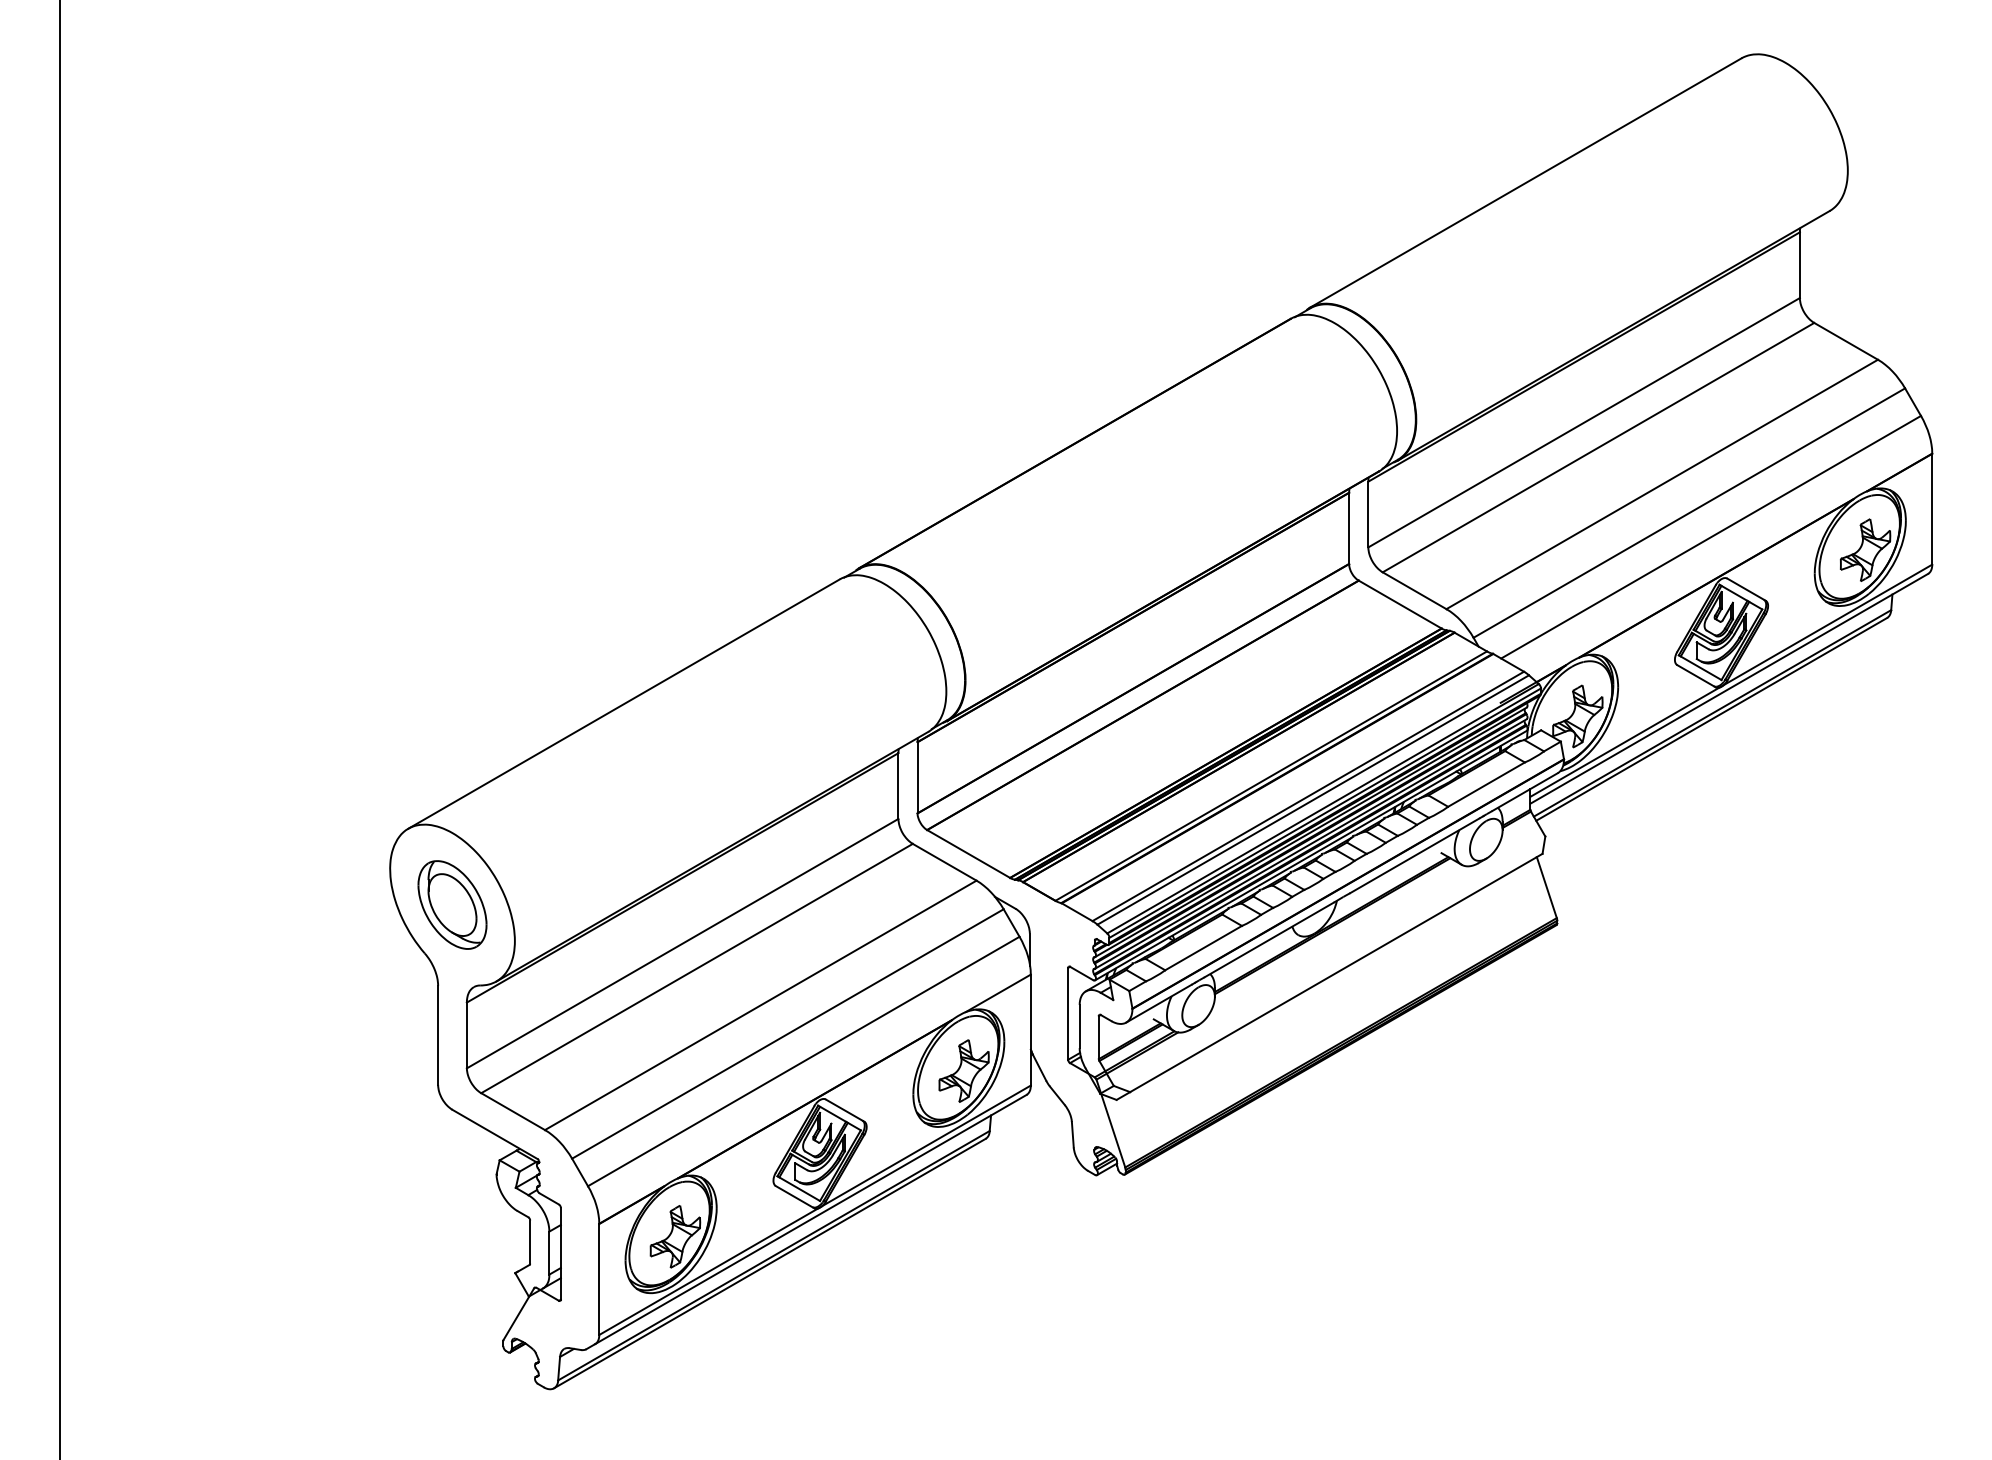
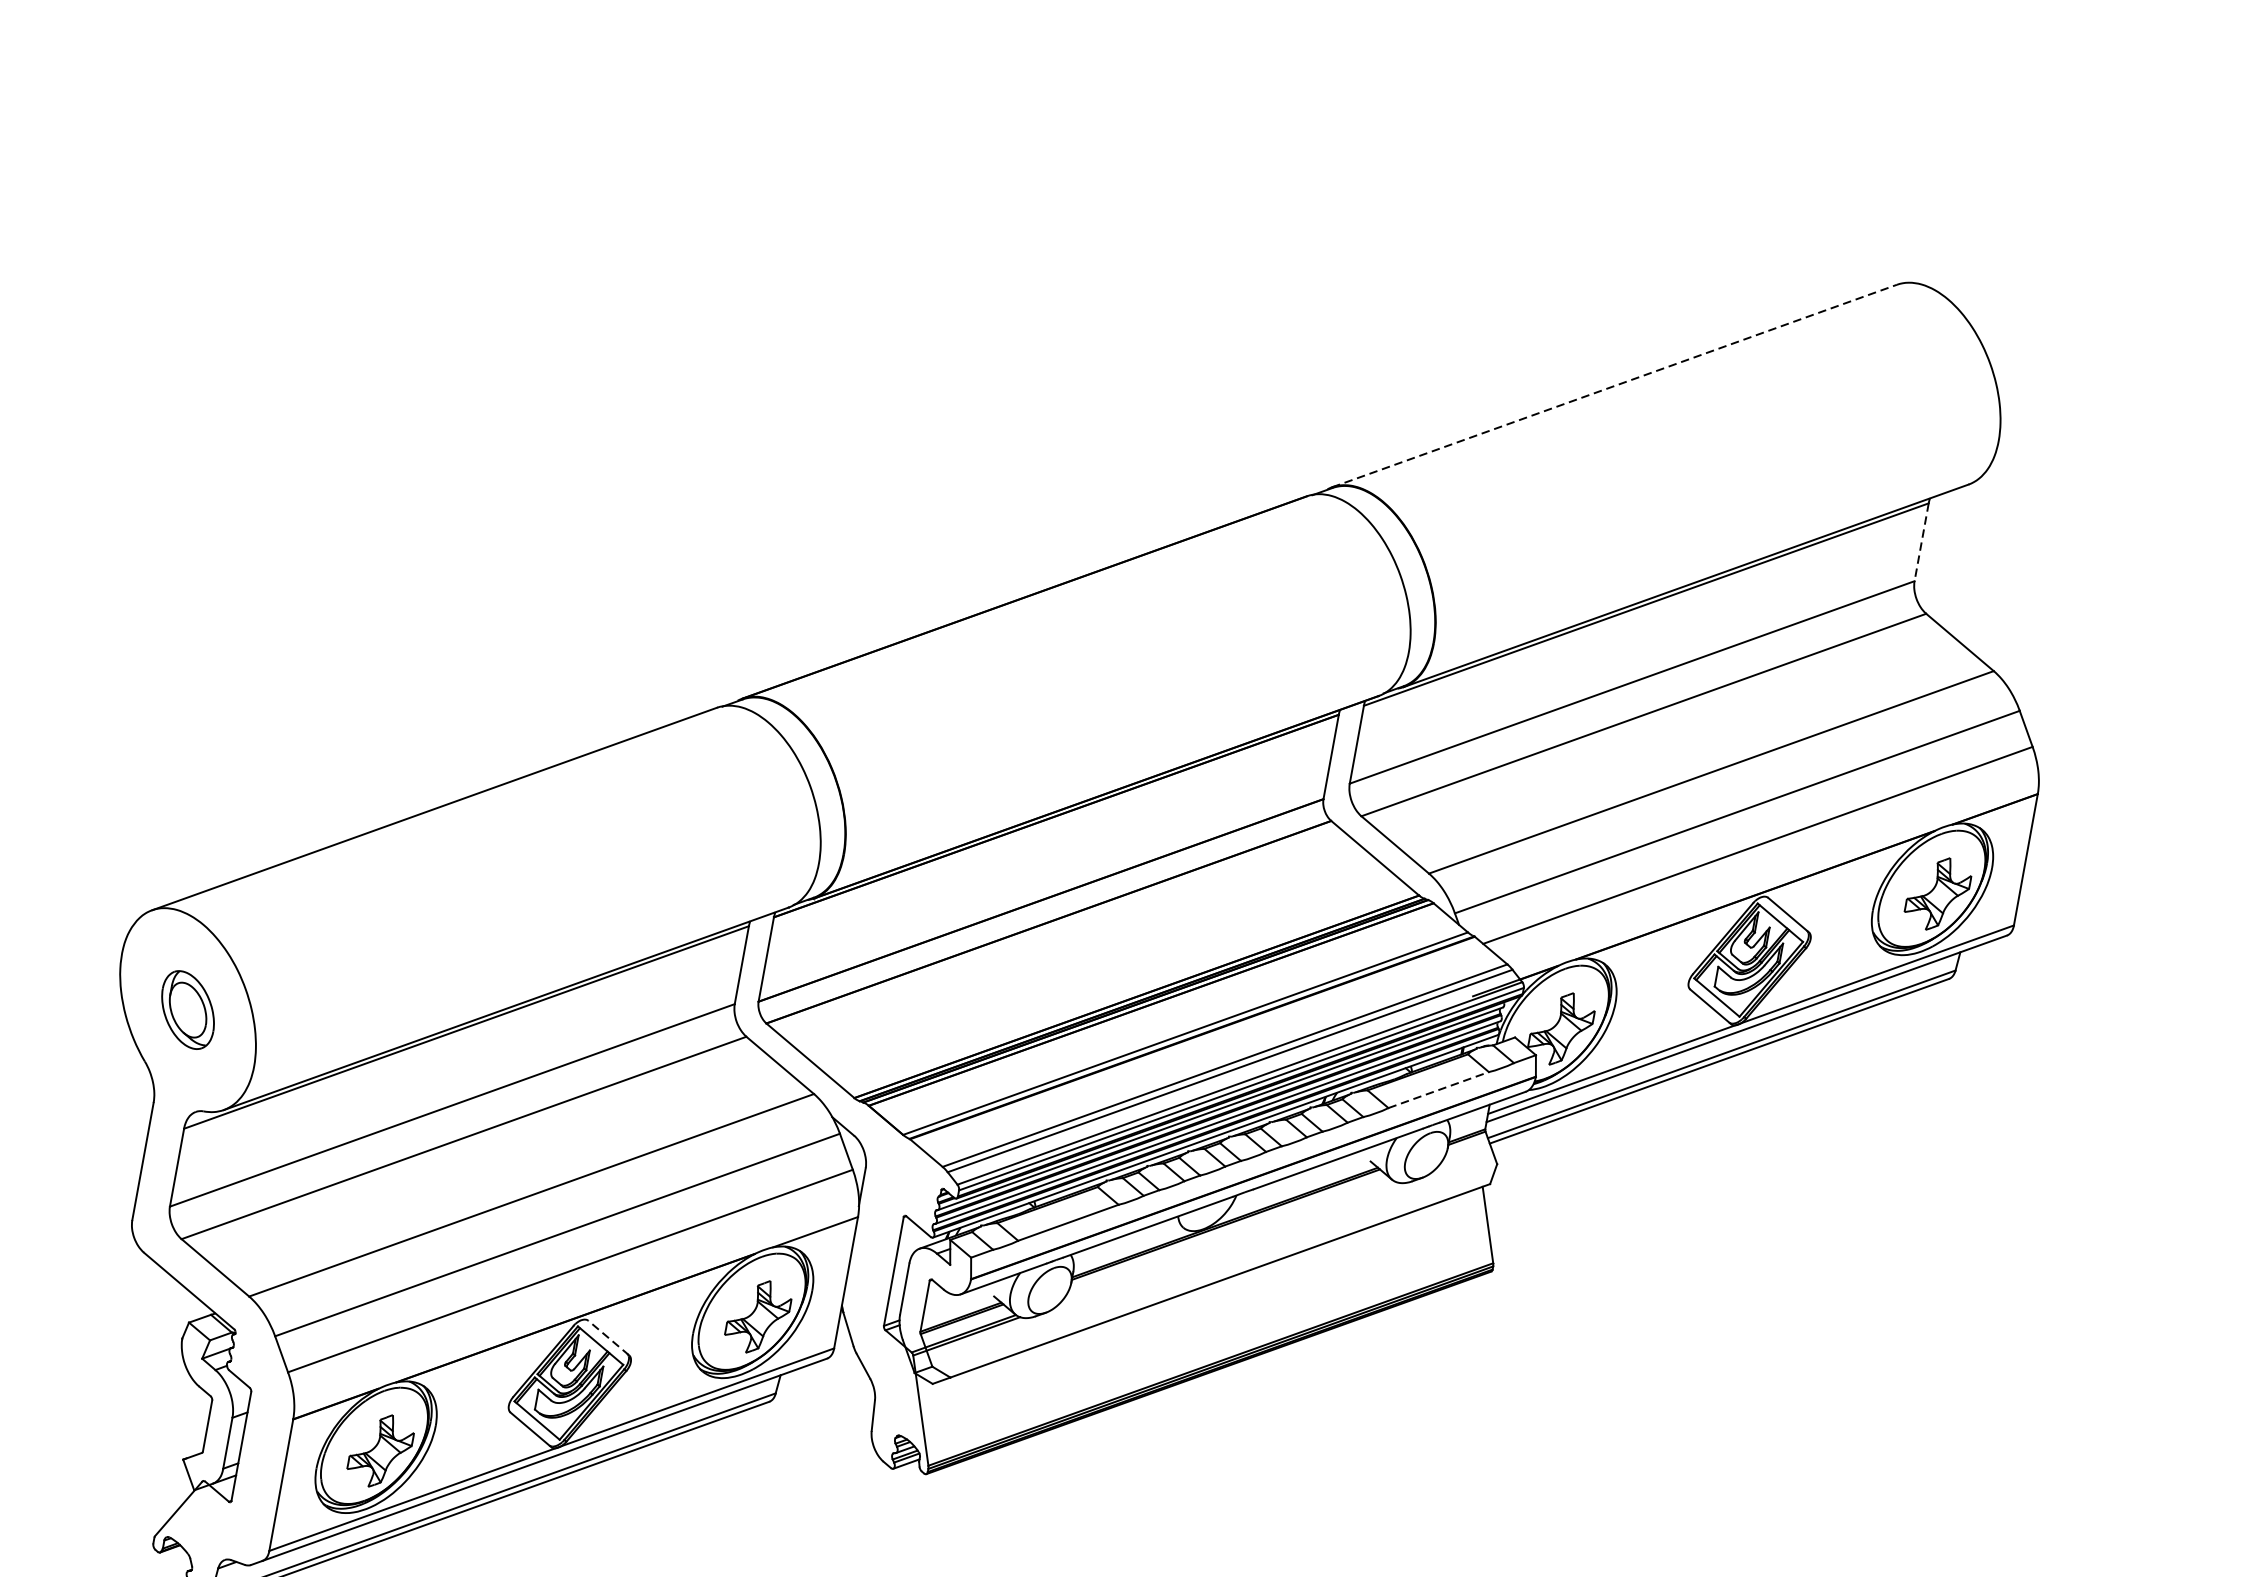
line: (1526, 182) -> (1615, 385), solid -> dashed
line: (1799, 265) -> (1921, 542), solid -> dashed
line: (1486, 784) -> (1438, 1089), solid -> dashed
part: (452, 904) -> (188, 1009), size x0.7
line: (844, 1110) -> (608, 1337), solid -> dashed

